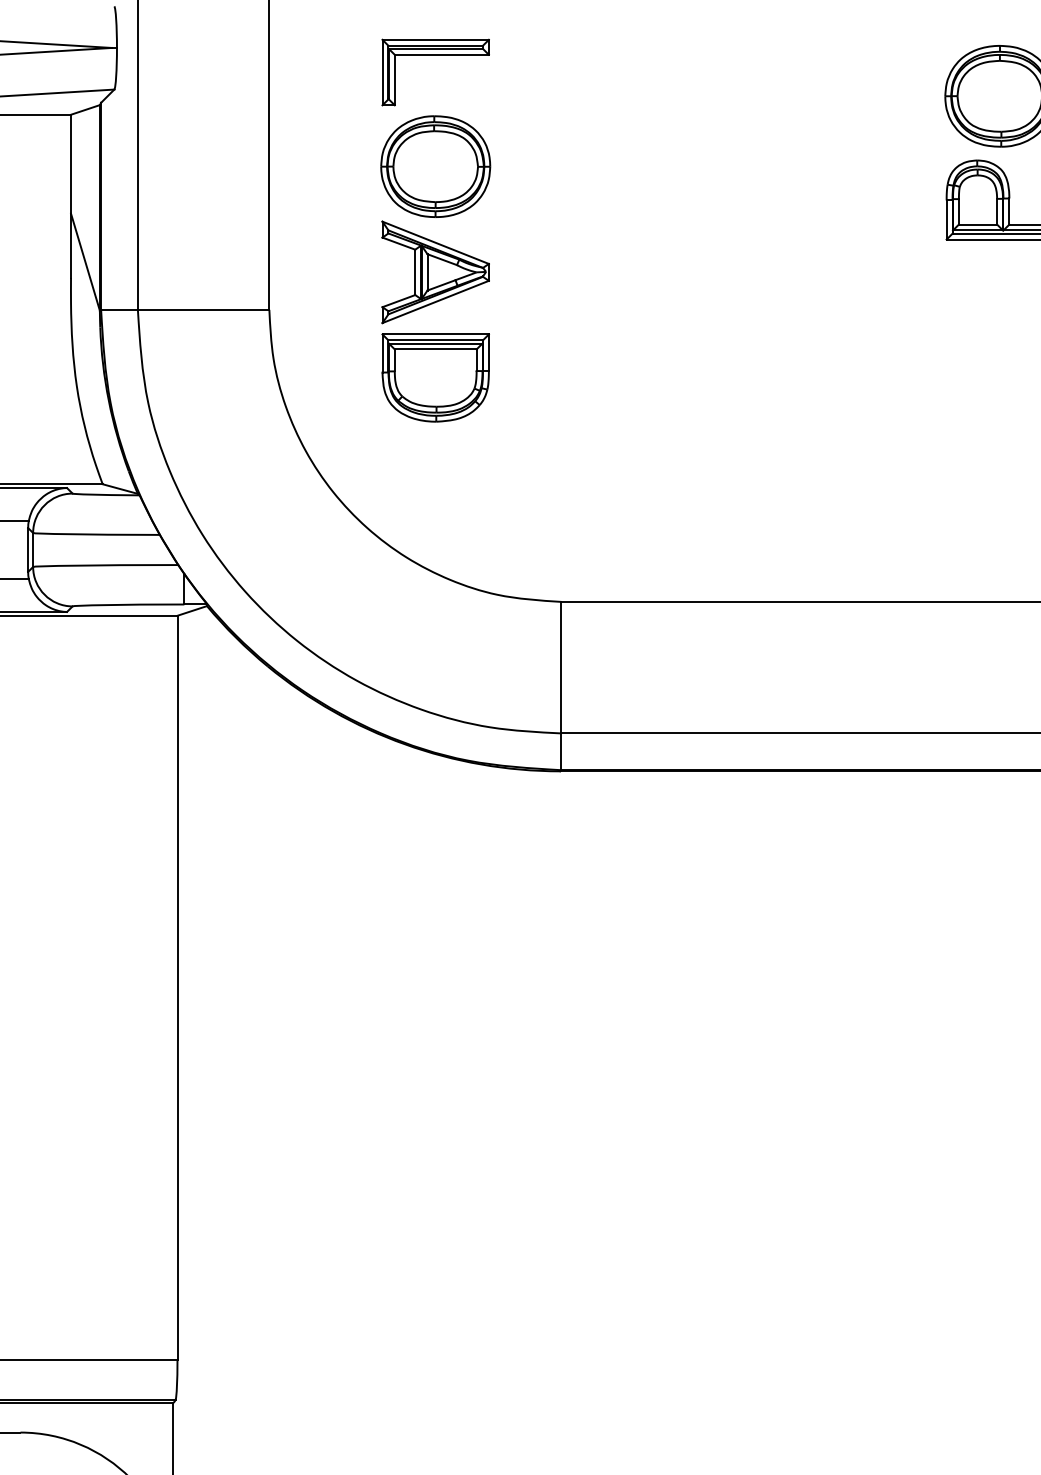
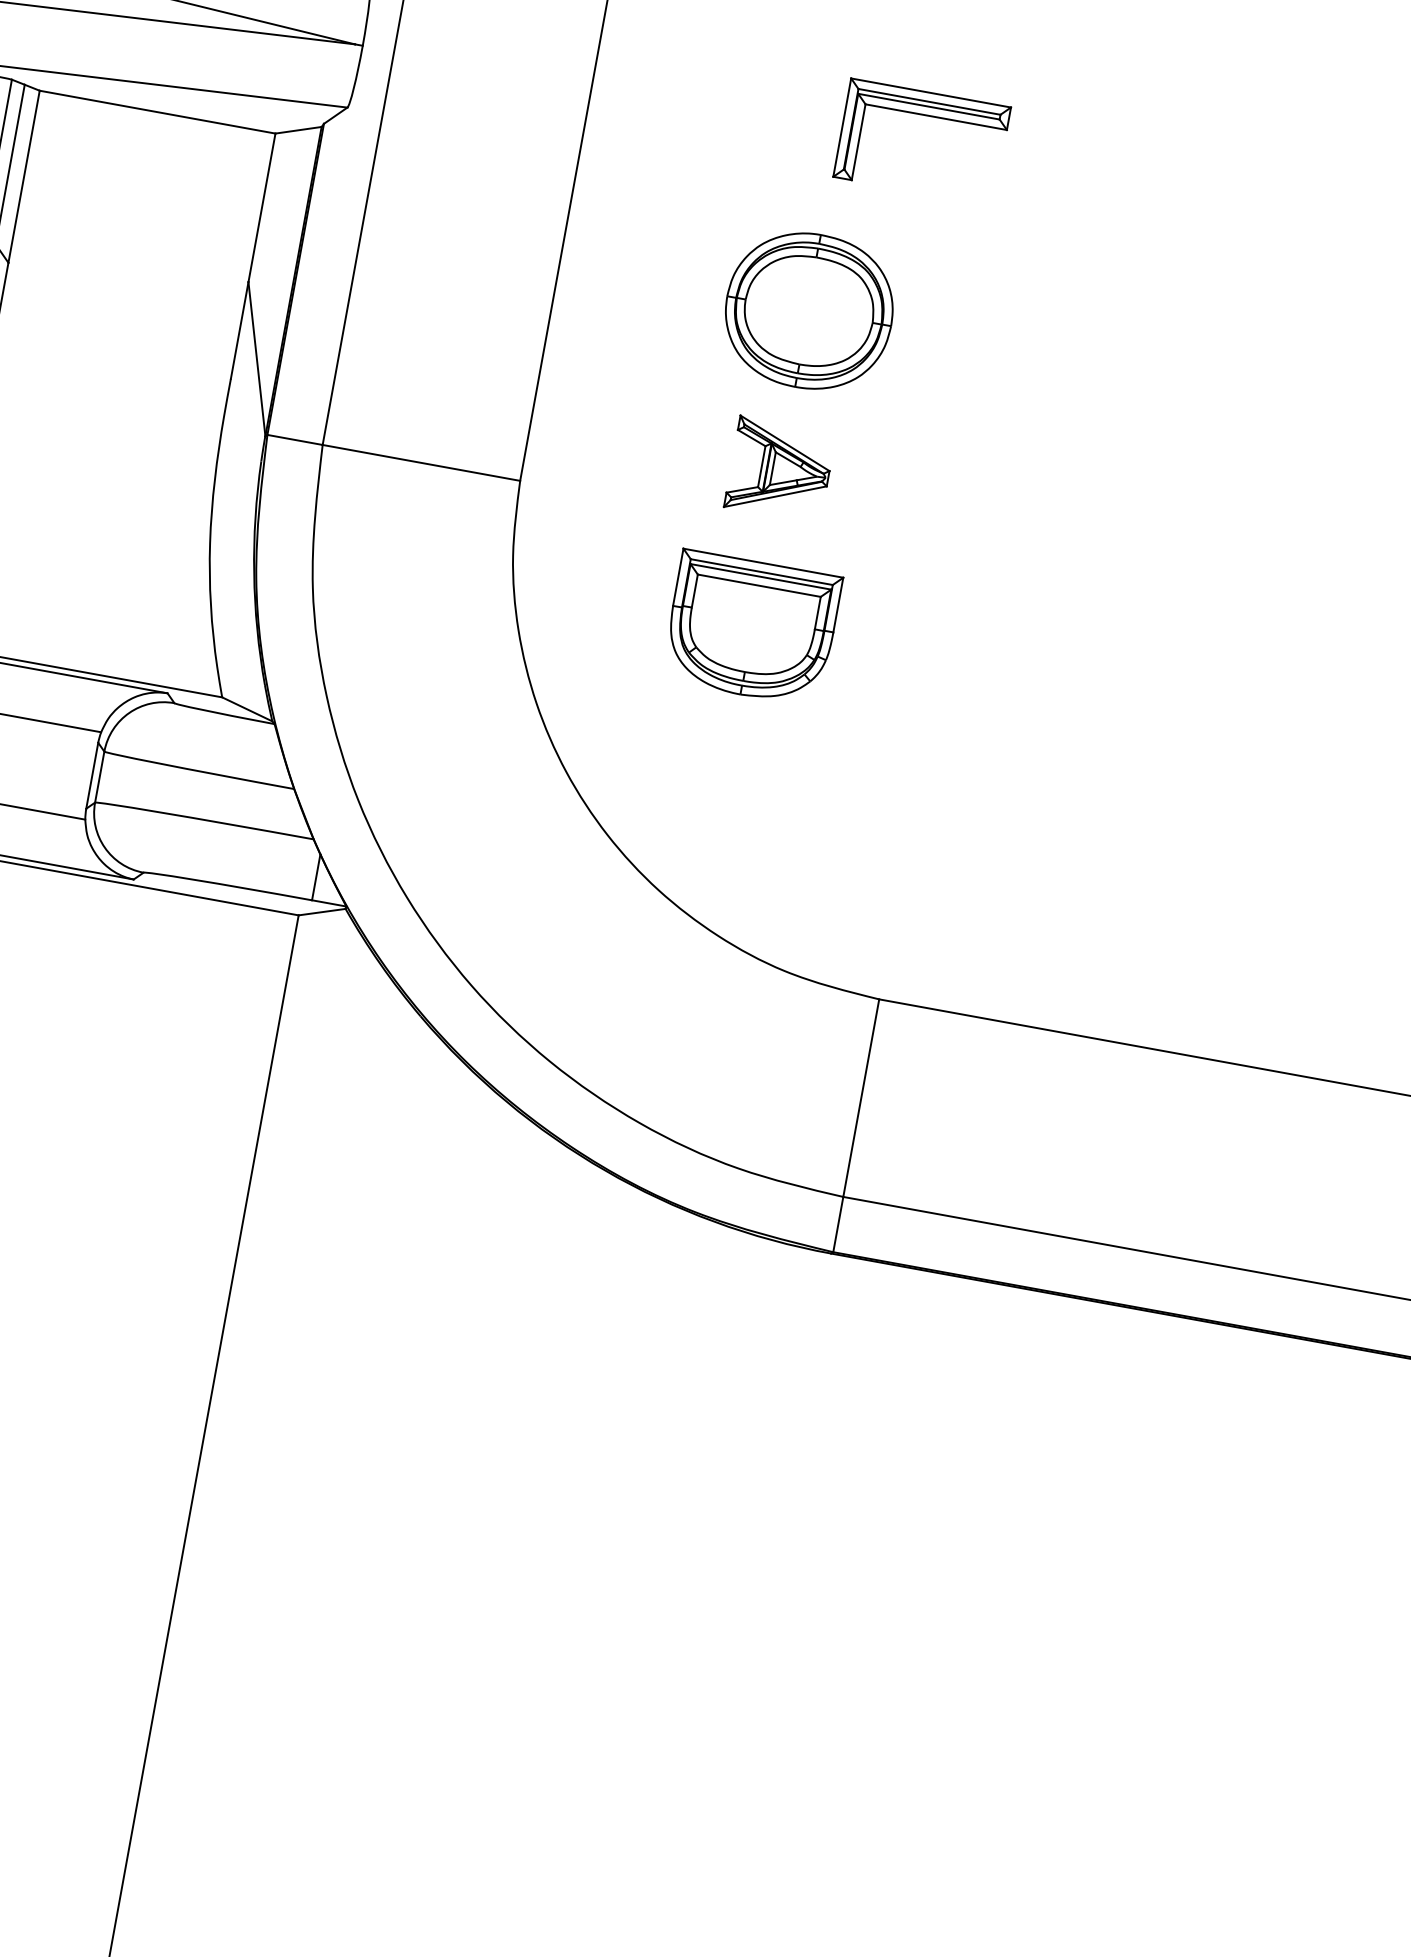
part: (435, 55) -> (926, 116), moved
part: (435, 272) -> (780, 470), size x0.6

